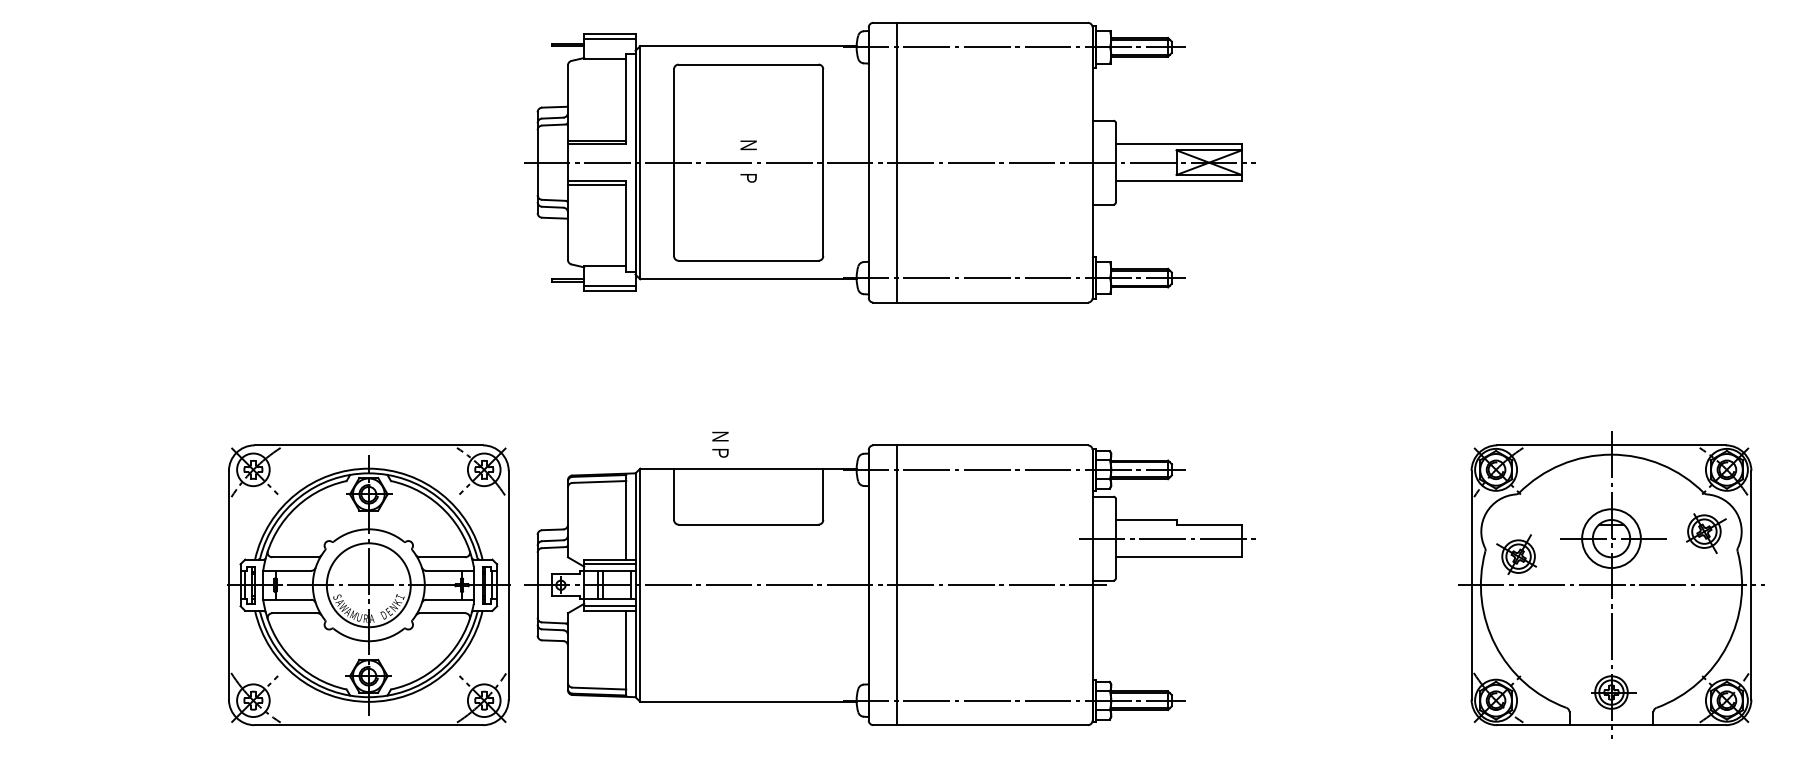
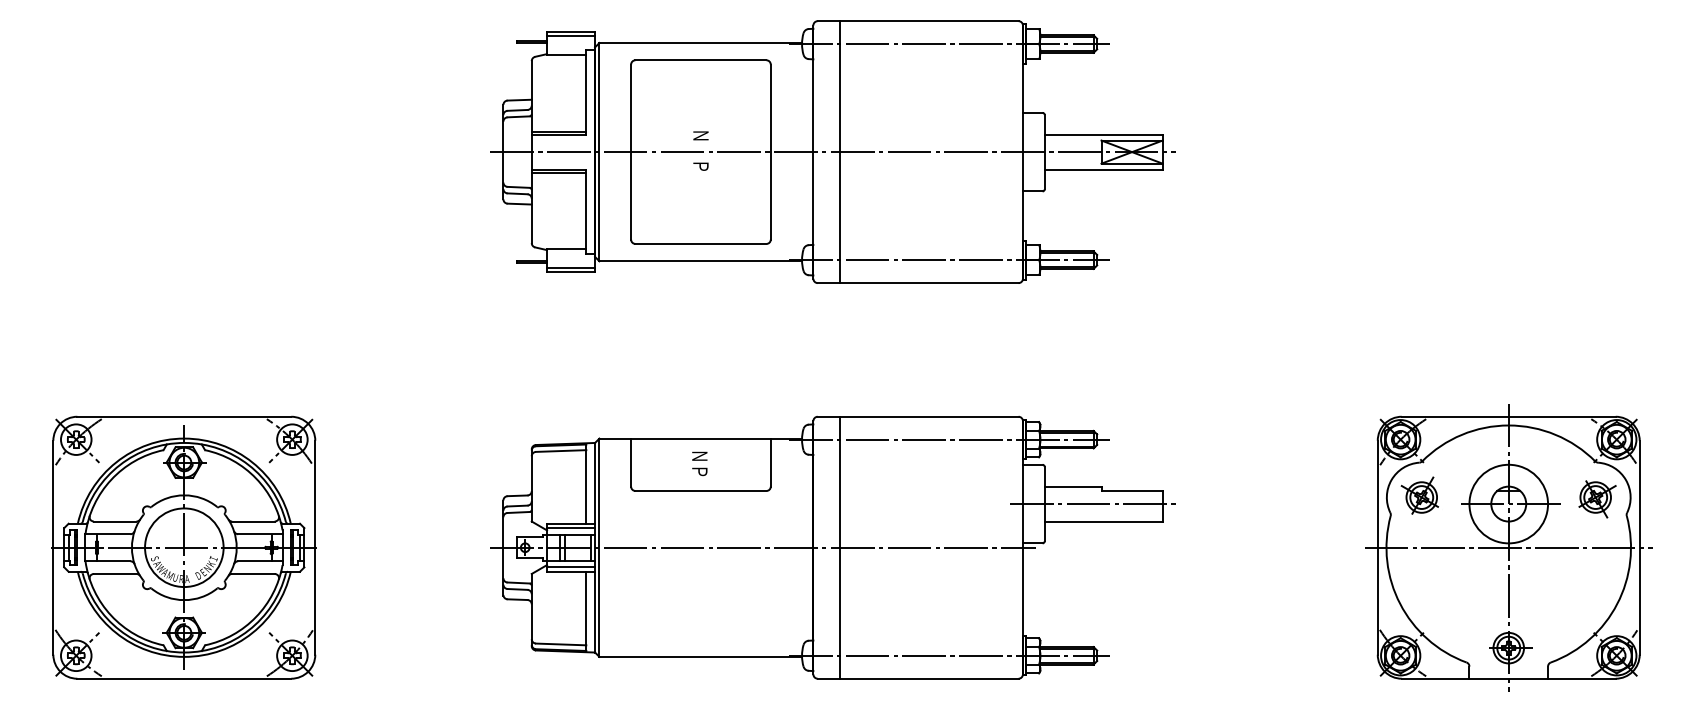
text: (720, 444) -> (699, 463), moved
circle: (1611, 538) -> (1508, 503), size x1.43
part: (1516, 554) -> (1419, 495), moved
part: (368, 584) -> (184, 547), moved

